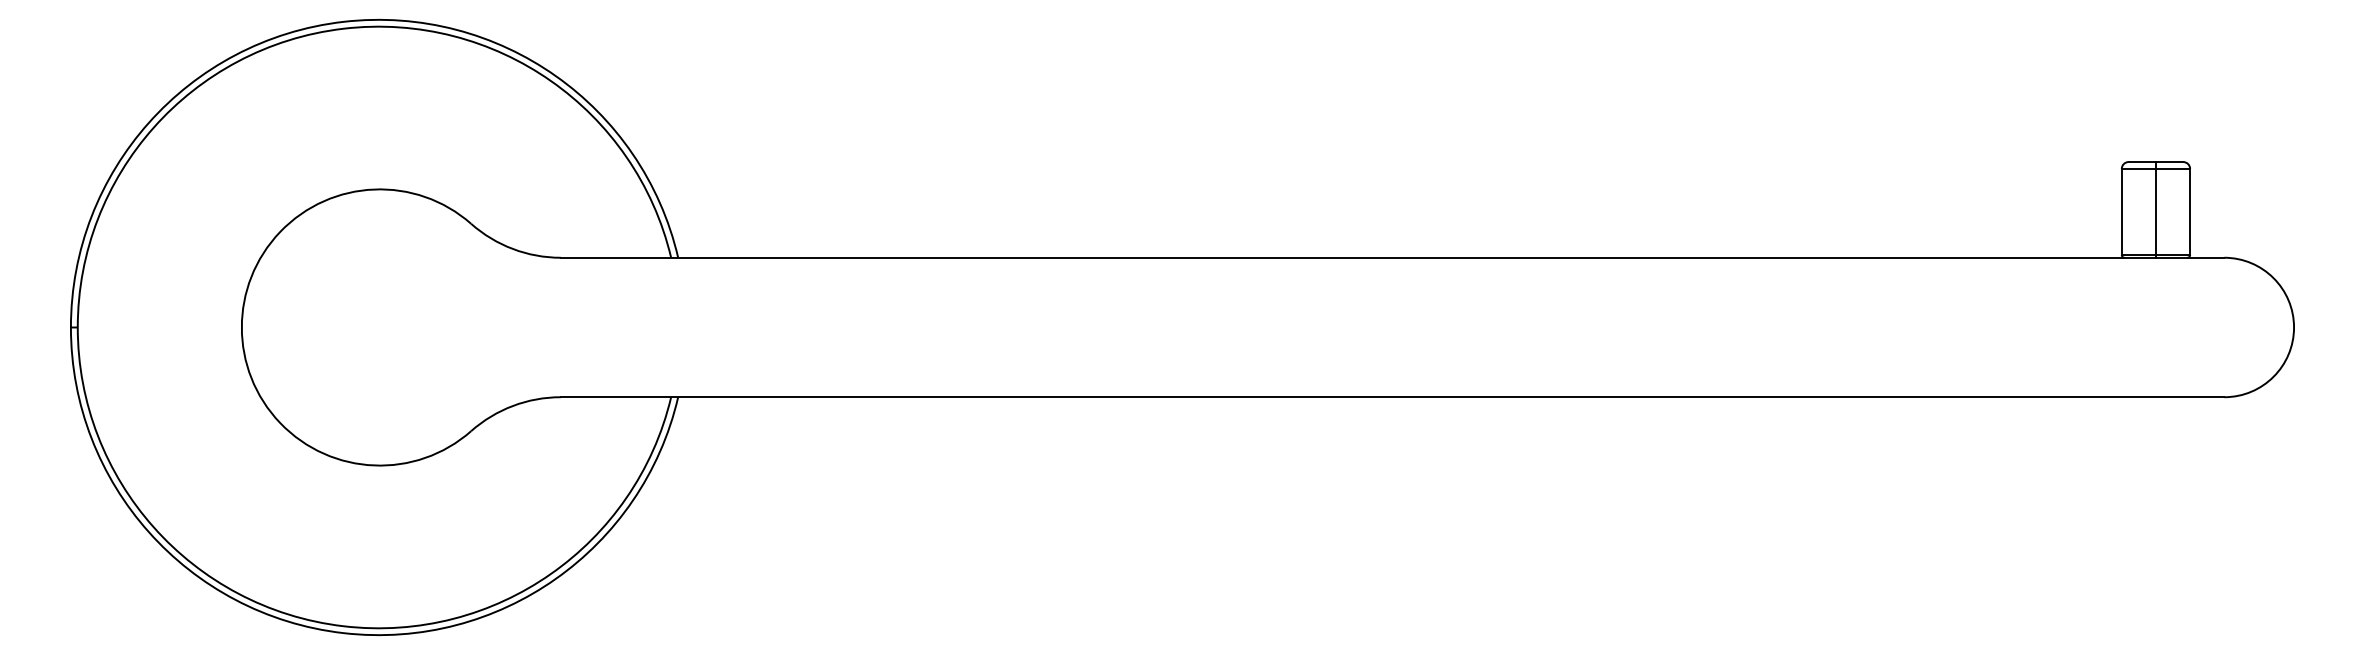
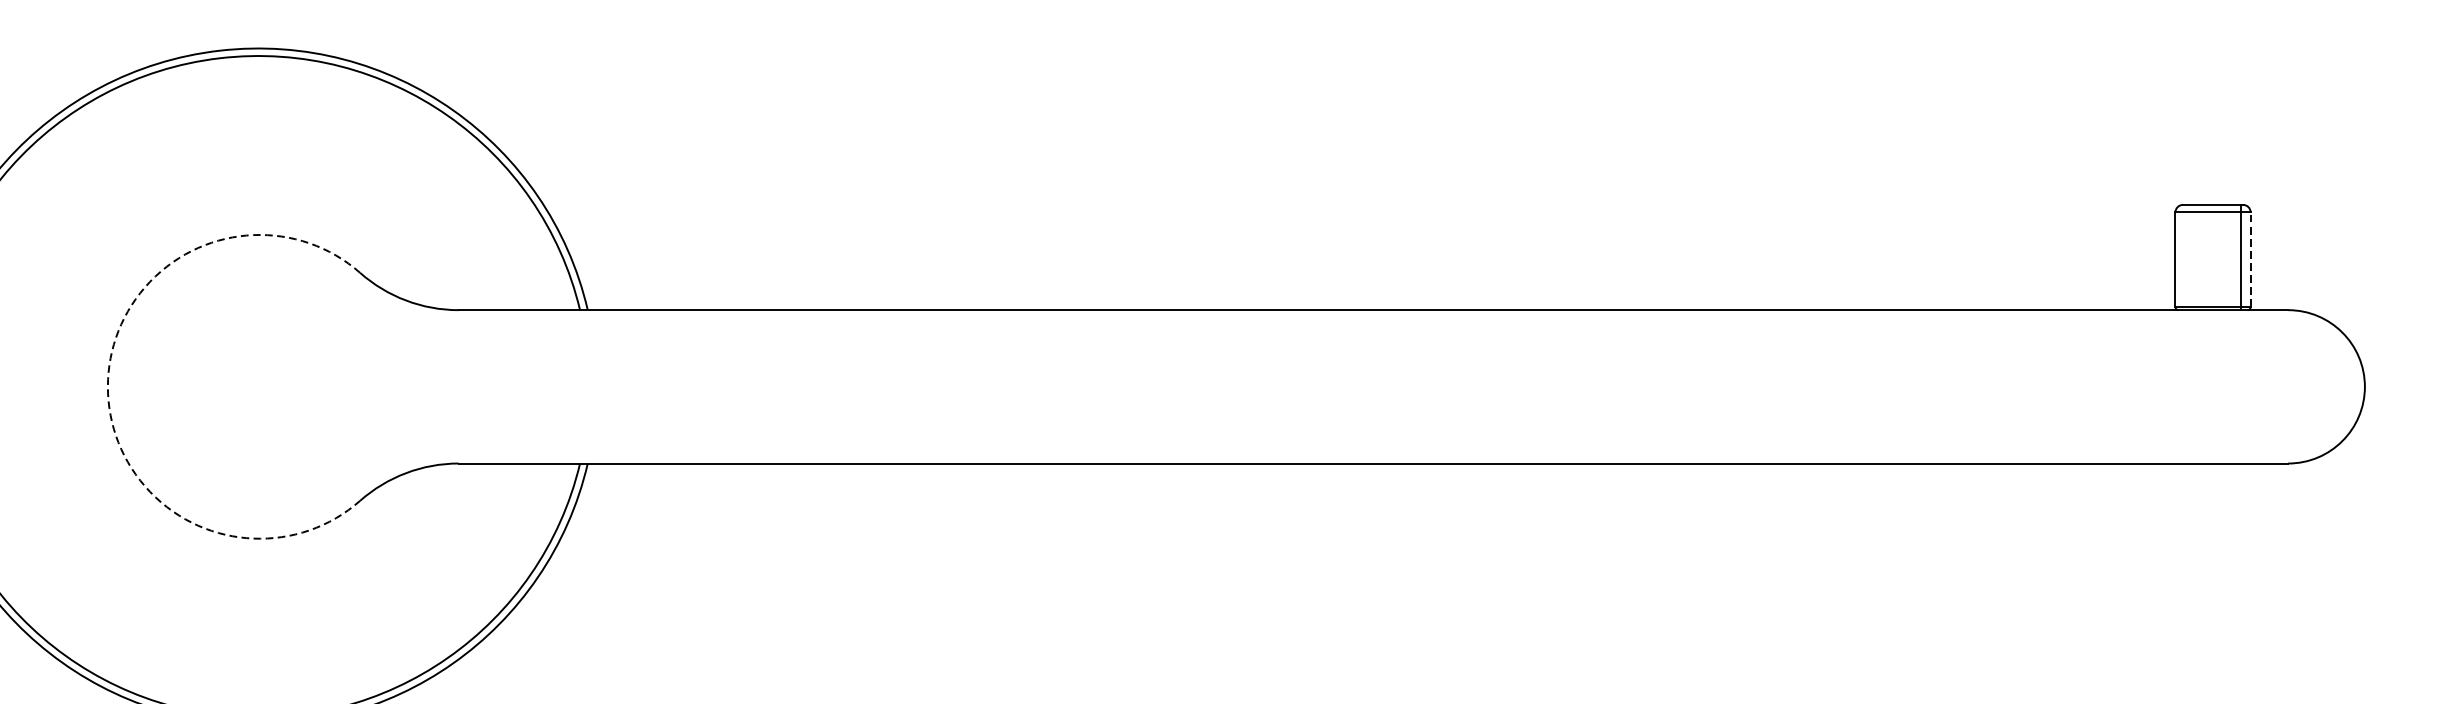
line: (2155, 209) -> (2240, 257), moved
line: (2190, 211) -> (2251, 259), solid -> dashed
arc: (241, 327) -> (107, 386), solid -> dashed

